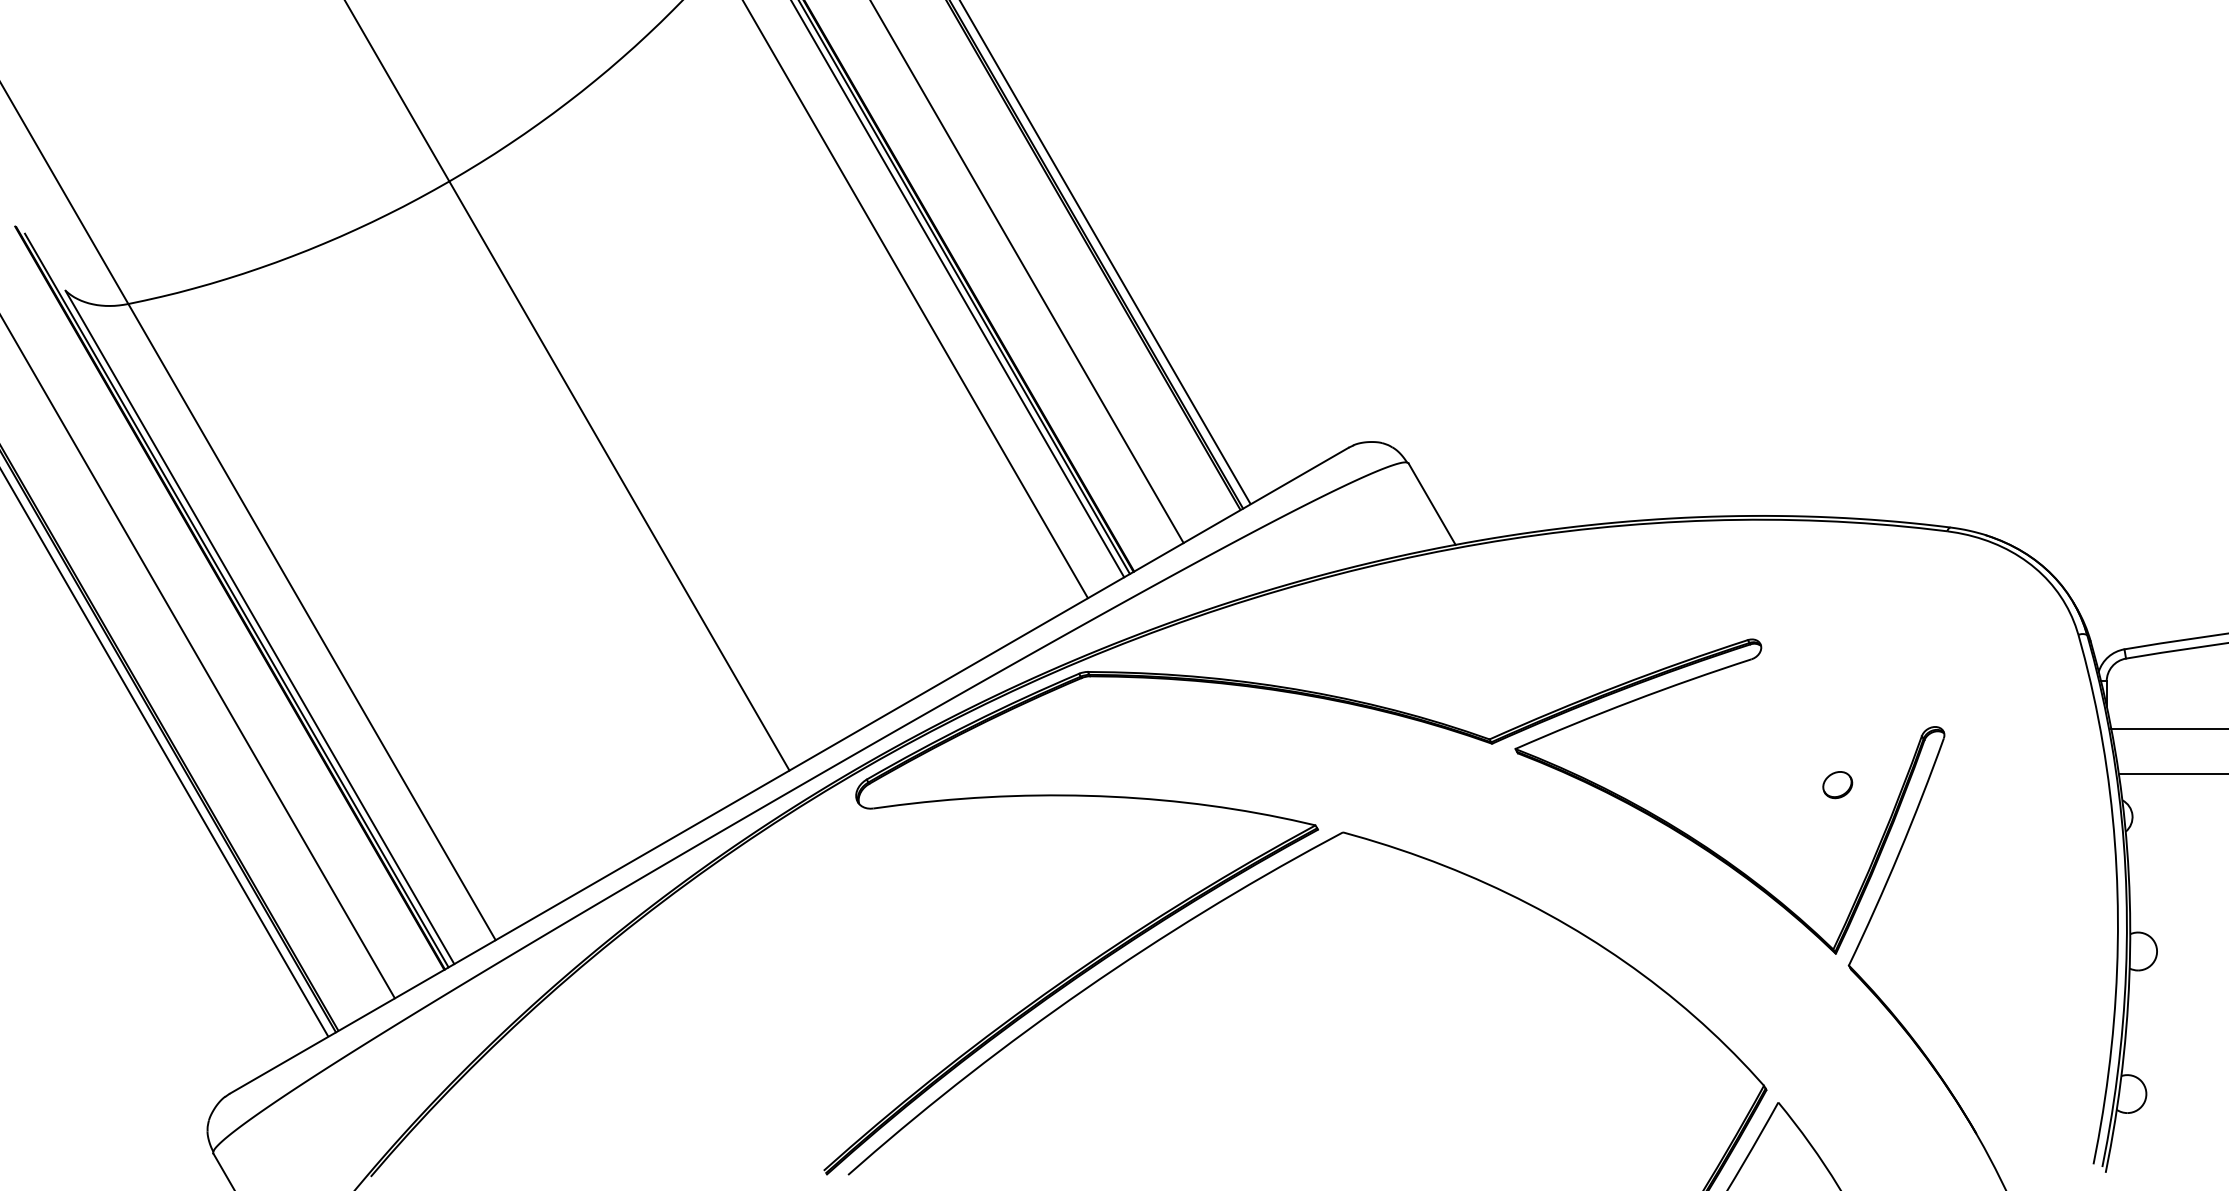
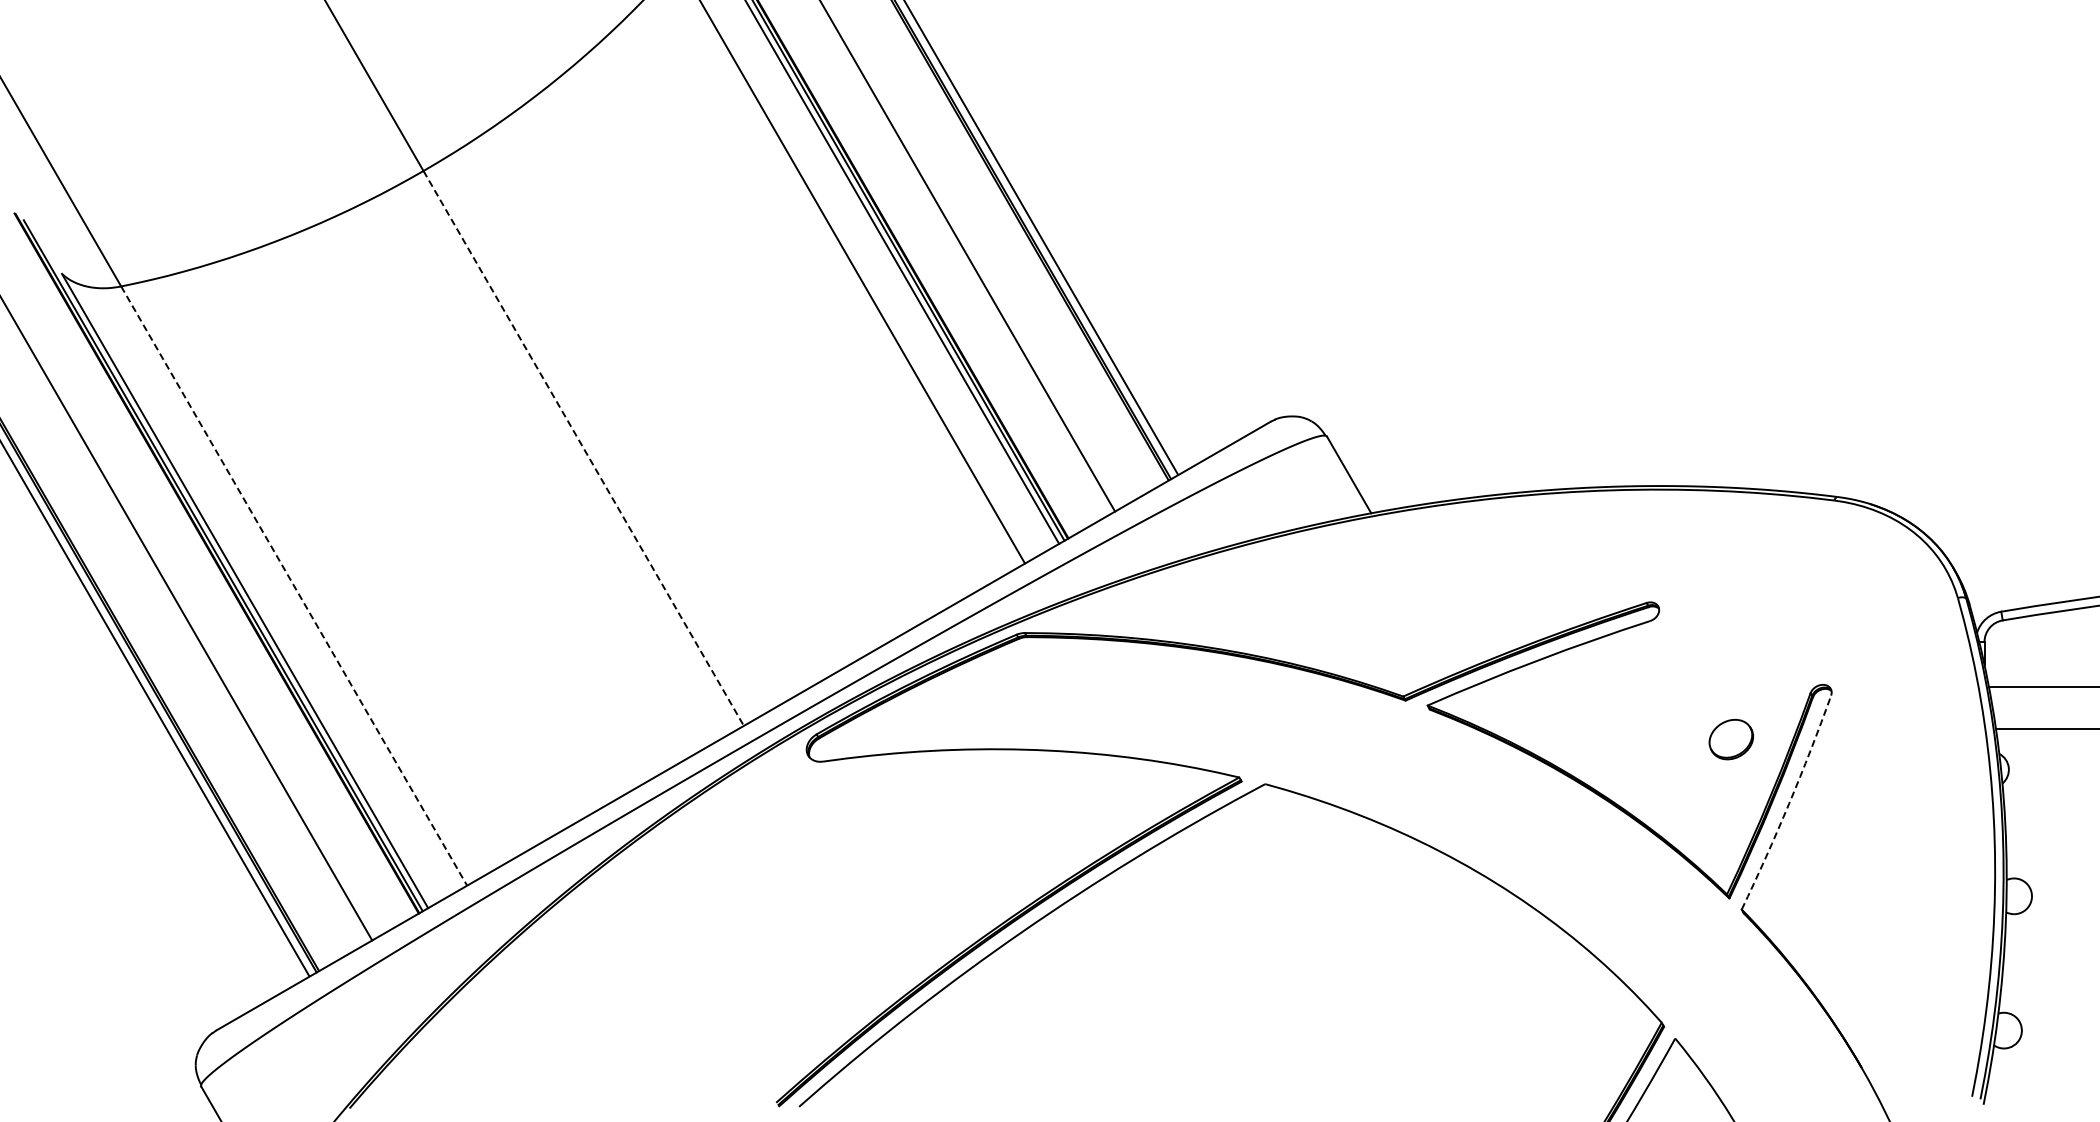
line: (619, 476) -> (583, 448), solid -> dashed
line: (312, 622) -> (294, 586), solid -> dashed
part: (1836, 785) -> (1730, 739), size x1.6
arc: (1899, 852) -> (1789, 803), solid -> dashed

